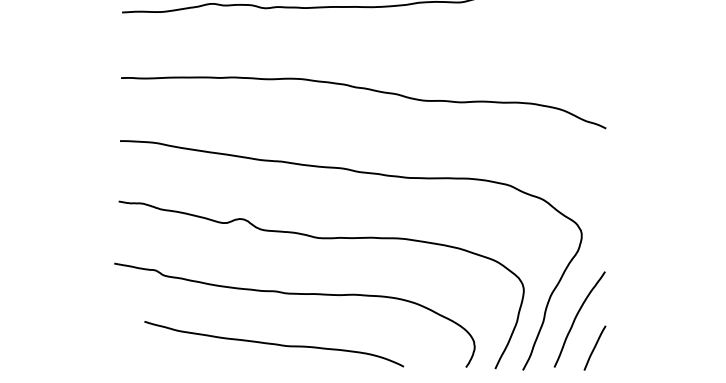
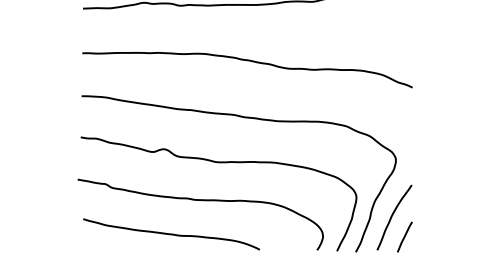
curve: (274, 344) -> (171, 234), moved

